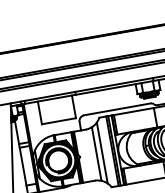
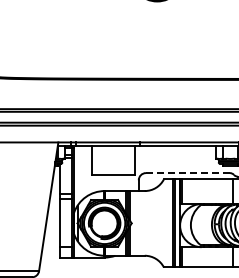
line: (117, 109) -> (187, 173), solid -> dashed
line: (101, 152) -> (159, 222), removed
line: (96, 154) -> (152, 223), removed

